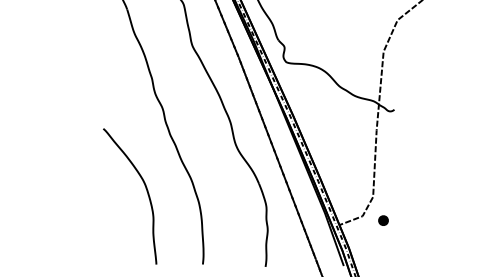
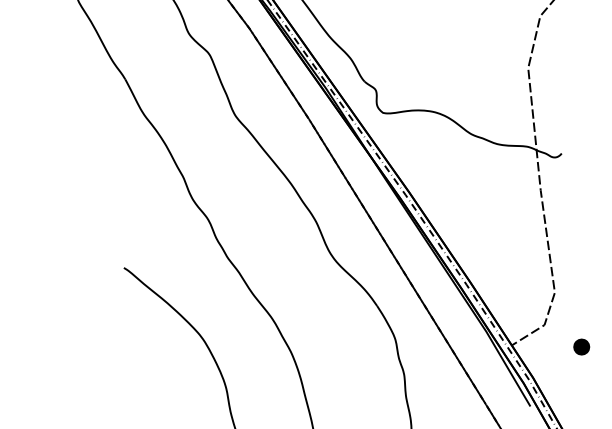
part: (383, 220) -> (581, 346), moved

